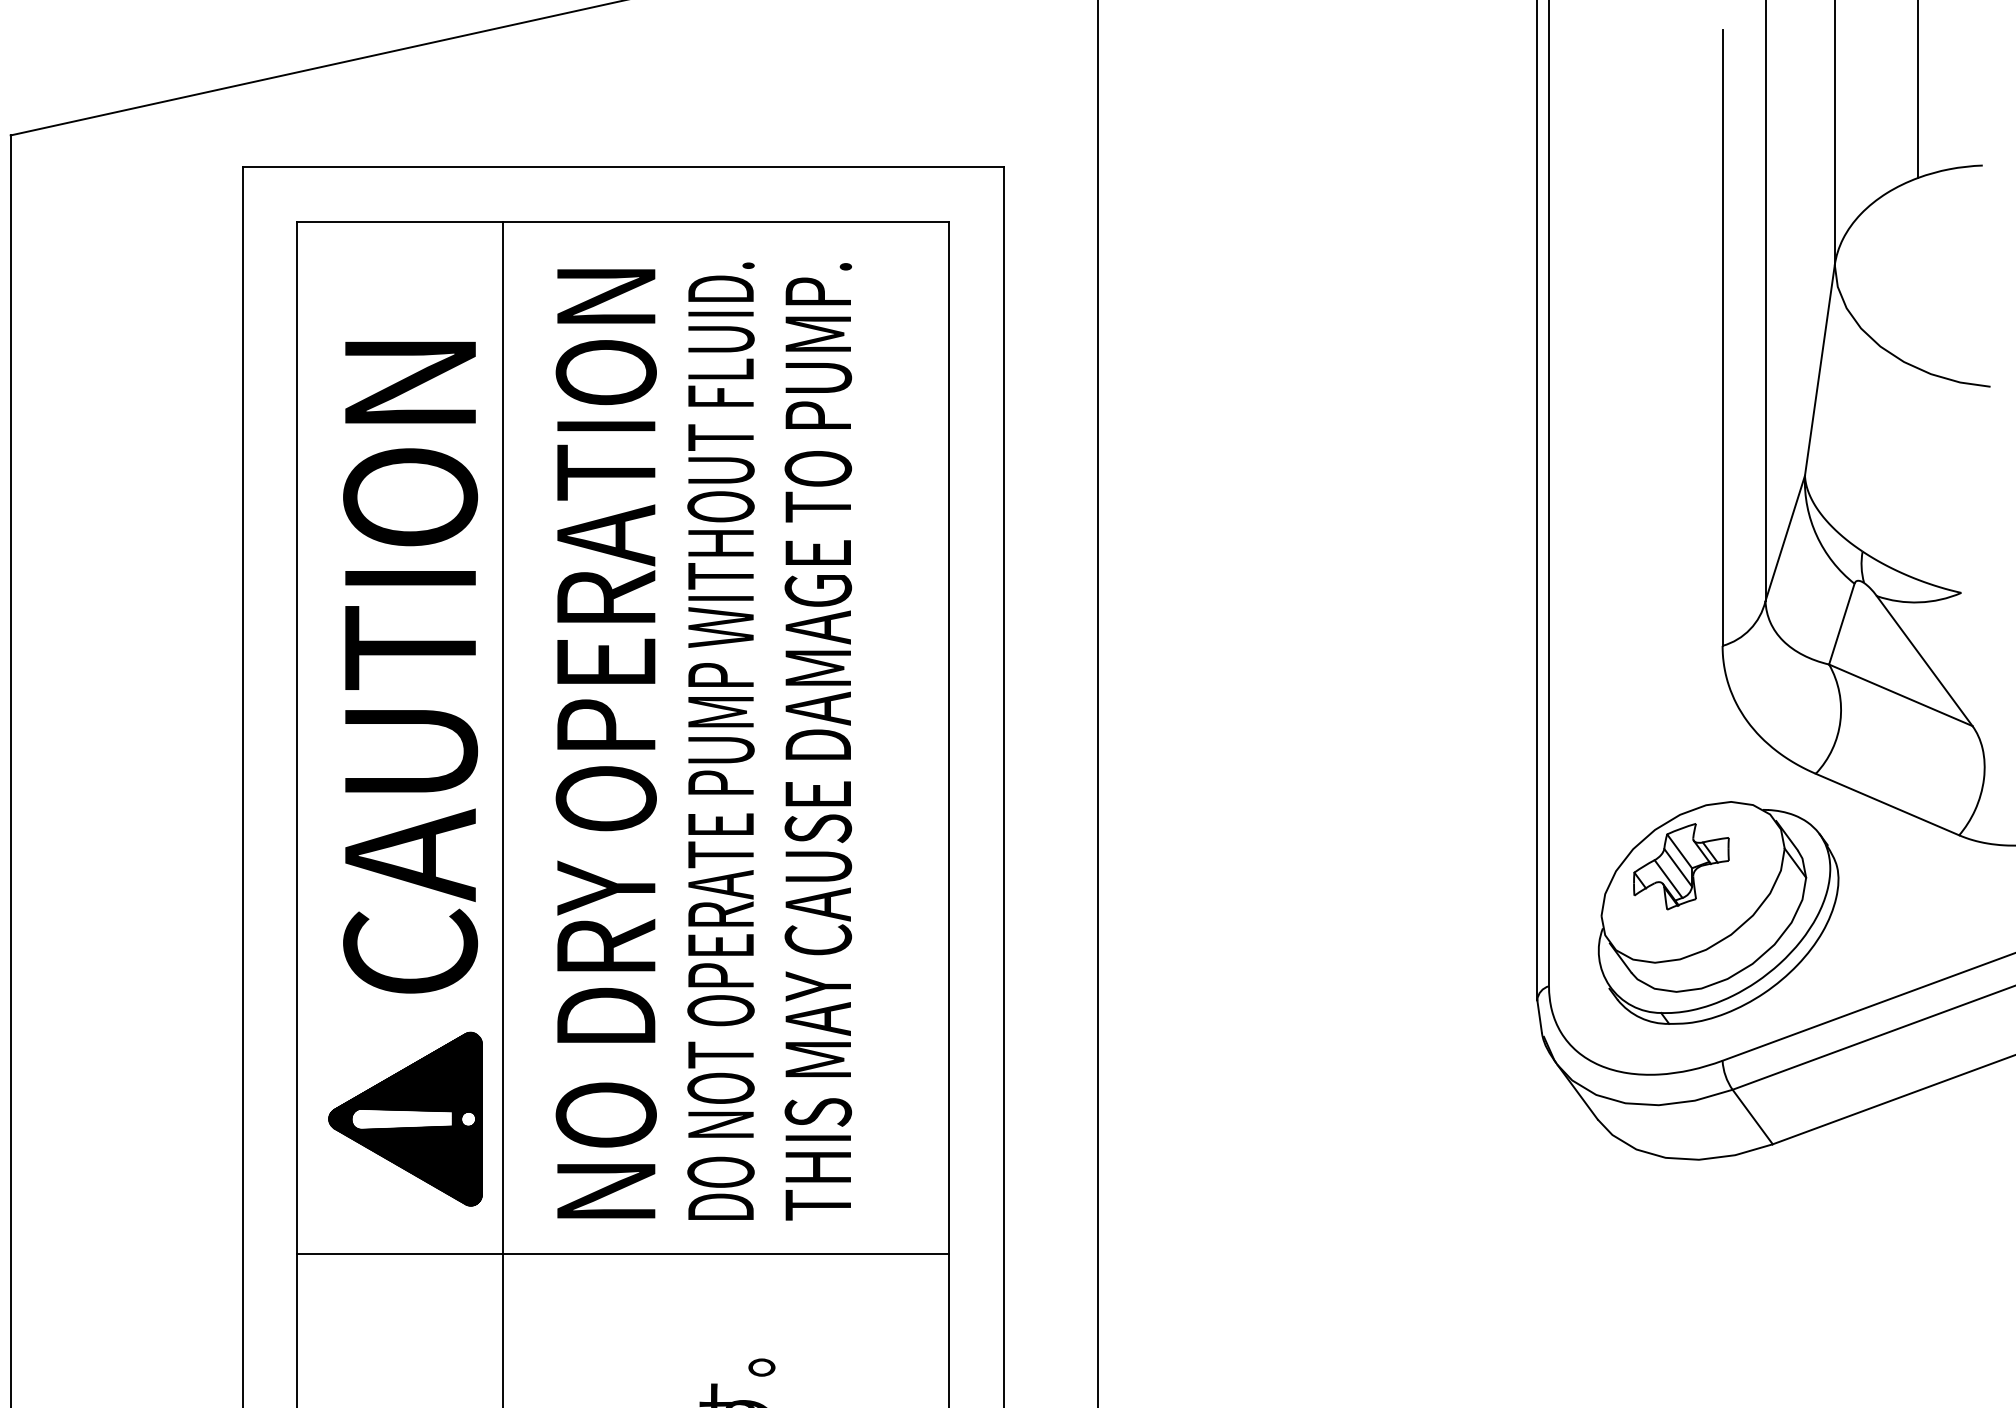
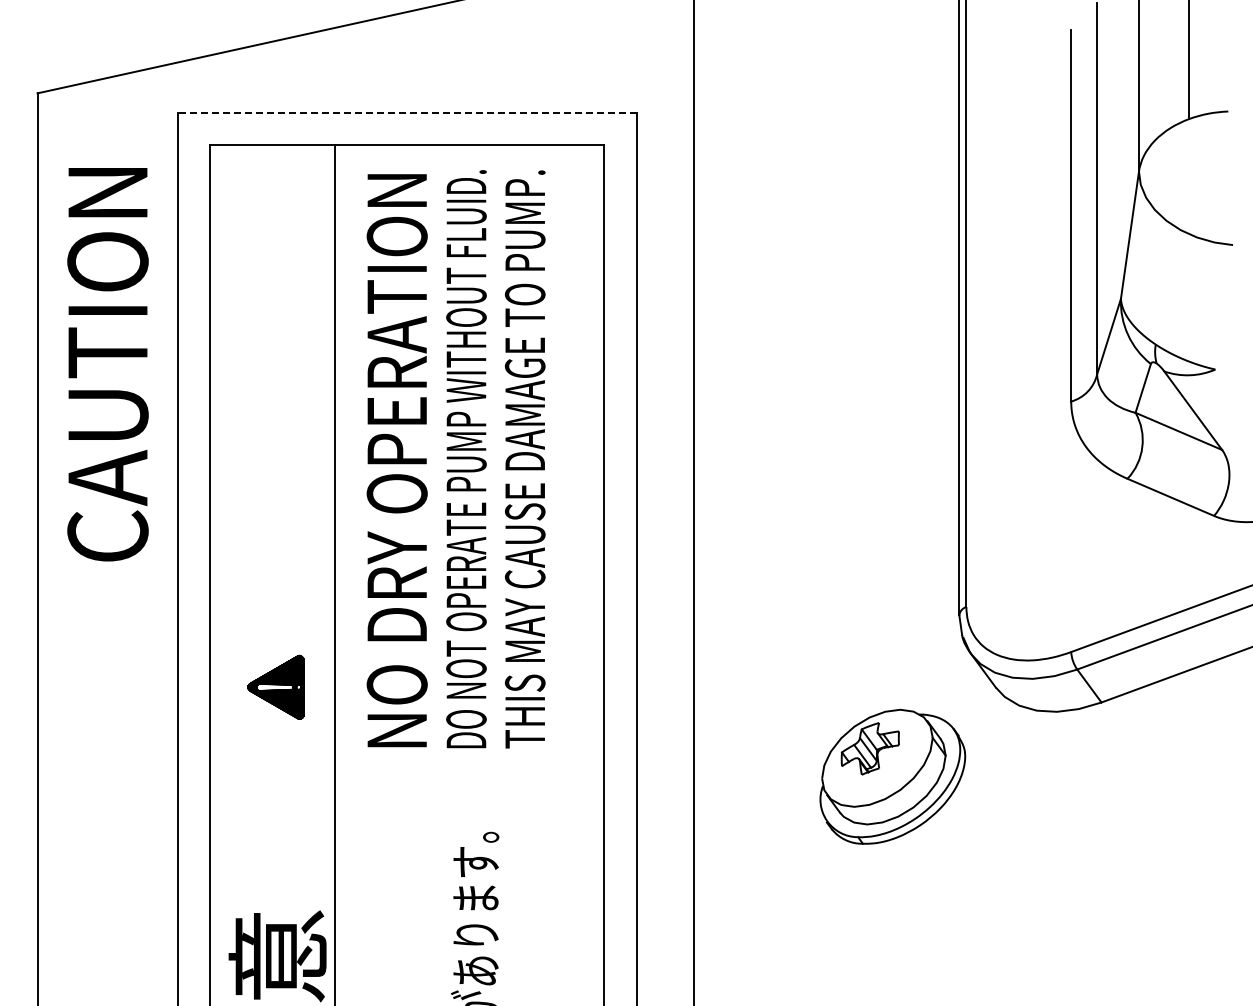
line: (623, 167) -> (407, 112), solid -> dashed
text: (409, 667) -> (107, 364), moved
part: (1718, 912) -> (892, 776), moved
part: (404, 1119) -> (275, 687), size x0.6
line: (623, 1253) -> (407, 768), removed

